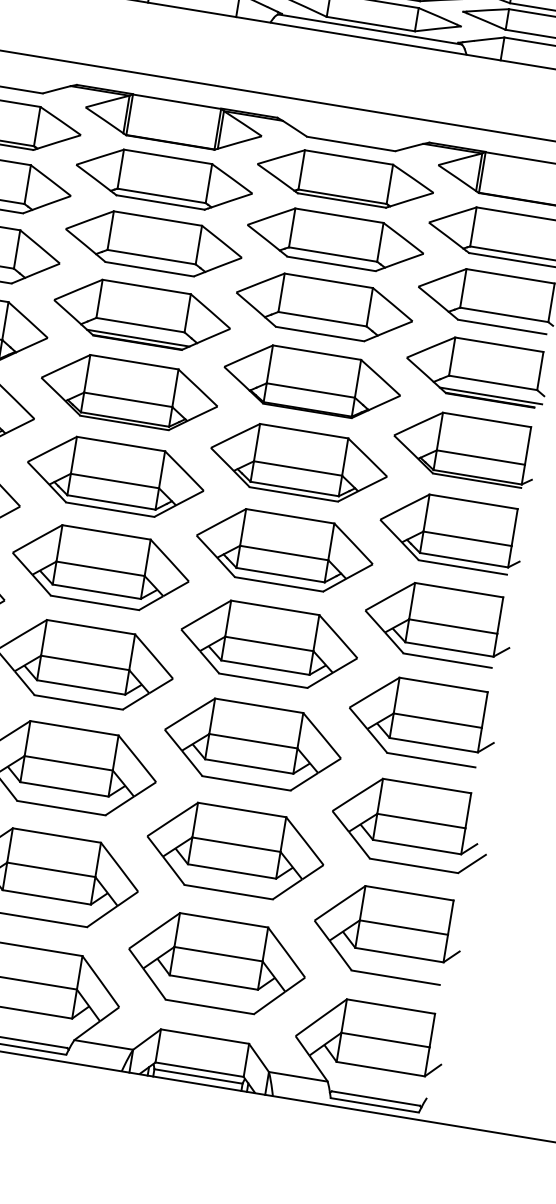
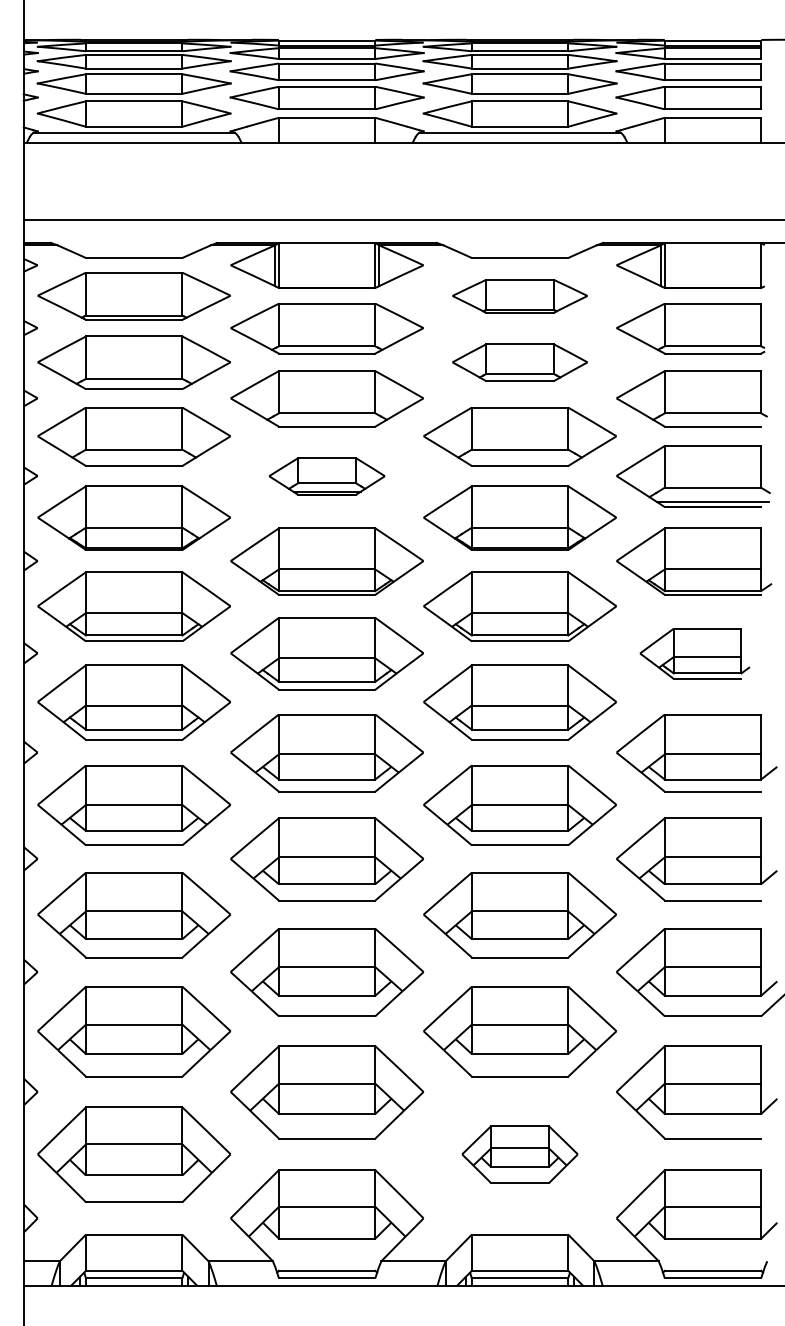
part: (344, 179) -> (519, 296), size x0.7
part: (335, 239) -> (519, 362), size x0.7
part: (141, 314) -> (326, 476), size x0.6
part: (451, 531) -> (694, 653), size x0.7
part: (216, 963) -> (519, 1154), size x0.6

